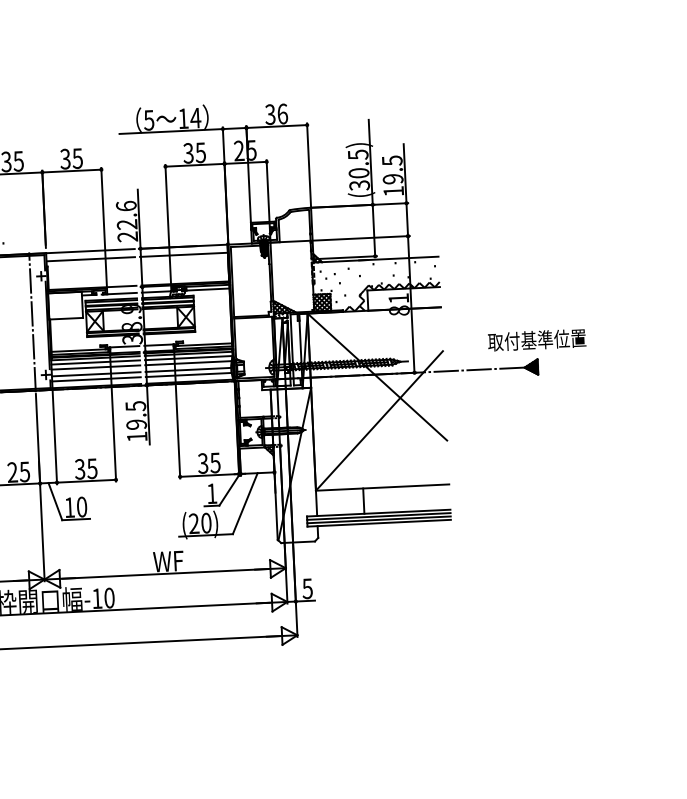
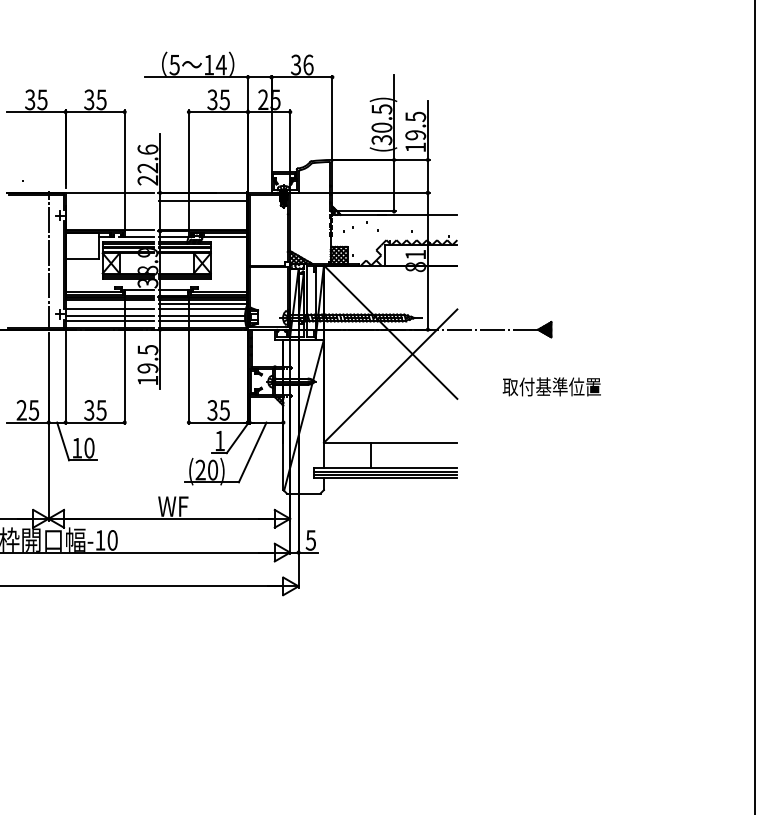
line: (91, 259) -> (110, 201), removed
text: (536, 339) -> (551, 386), moved
line: (95, 362) -> (109, 304), removed

